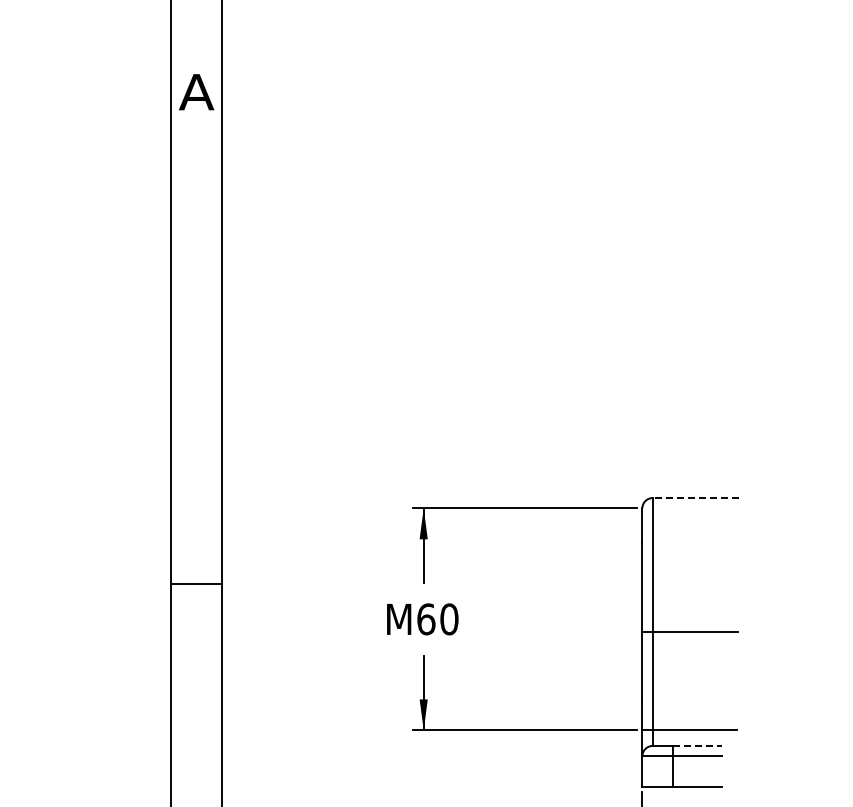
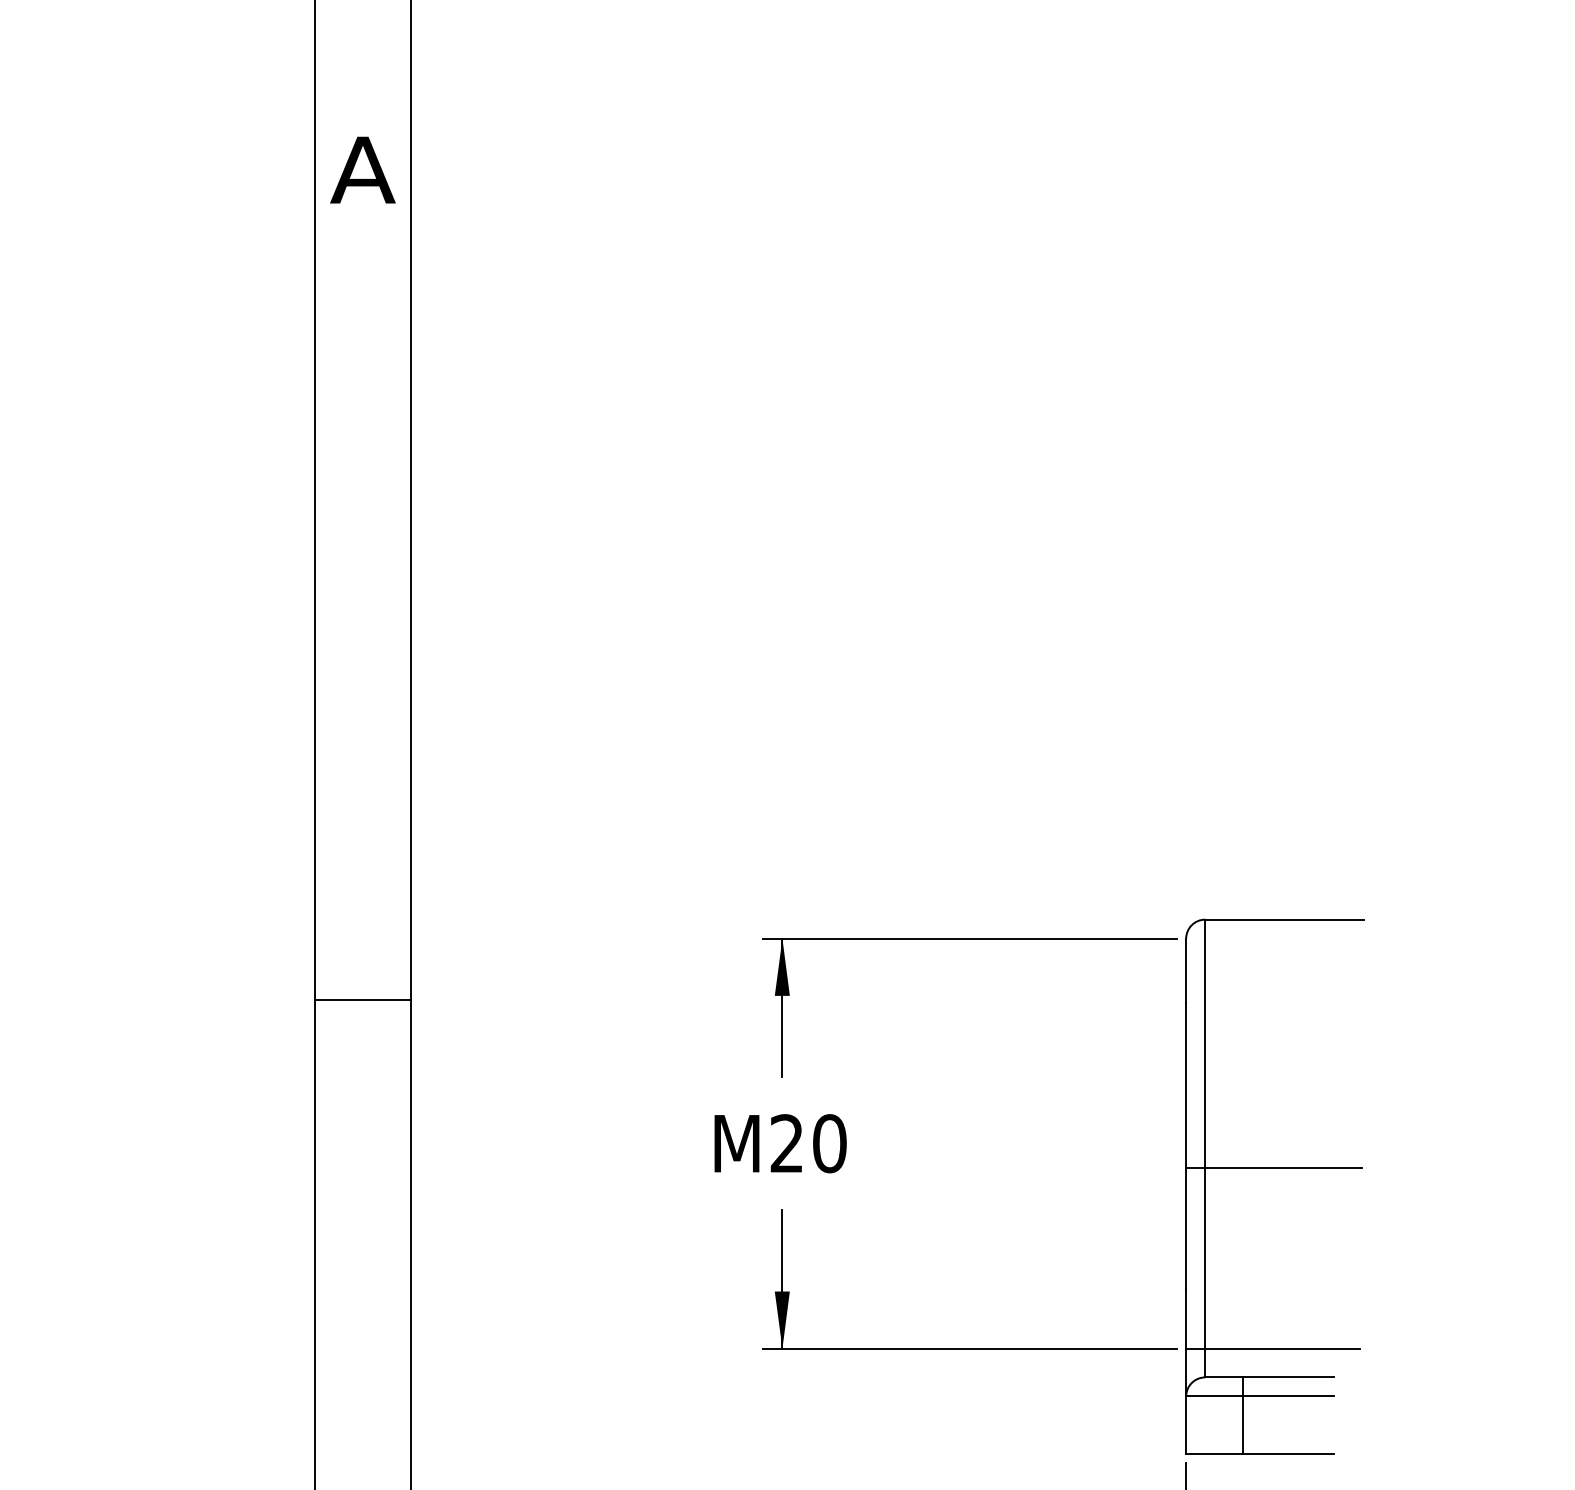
line: (695, 498) -> (1284, 920), dashed -> solid
line: (196, 583) -> (362, 999), moved
text: (426, 619) -> (787, 1143), M60 -> M20
line: (698, 745) -> (1289, 1376), dashed -> solid

